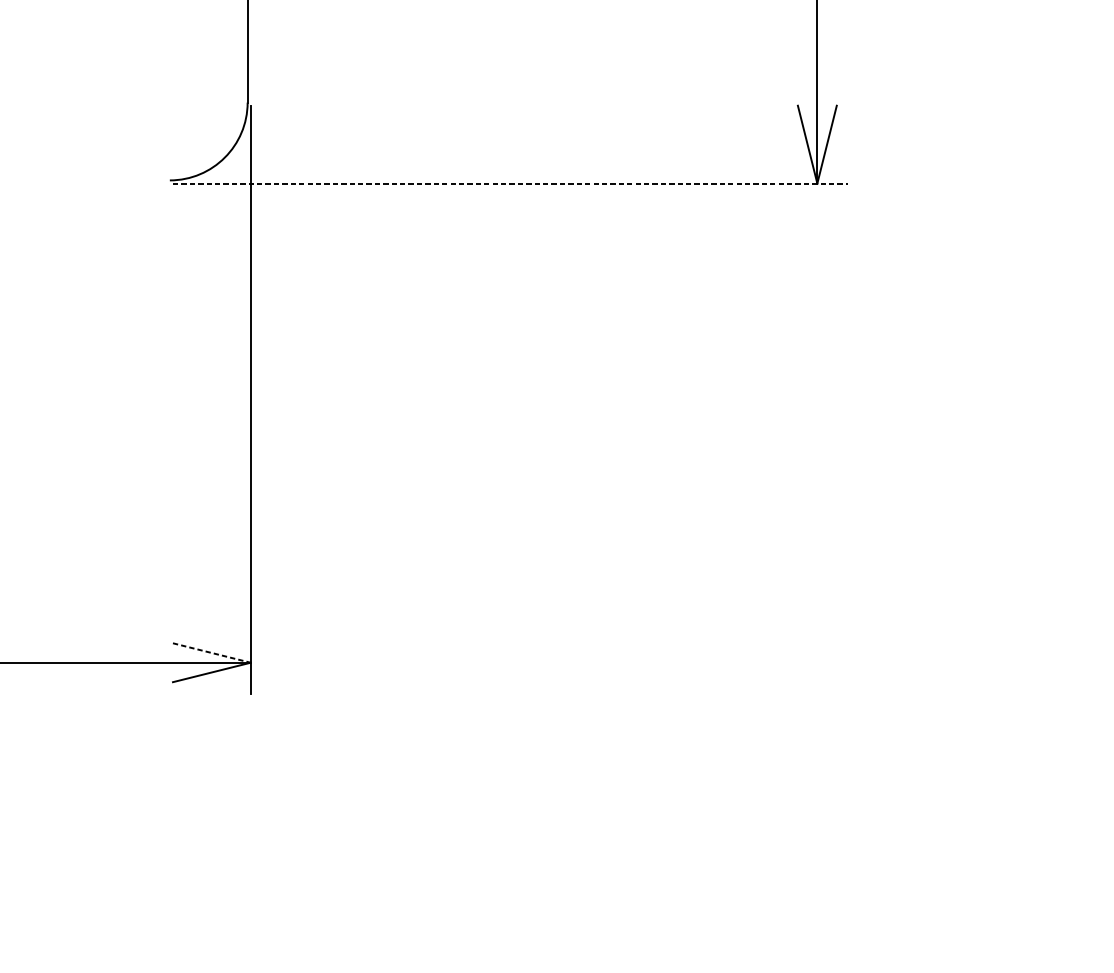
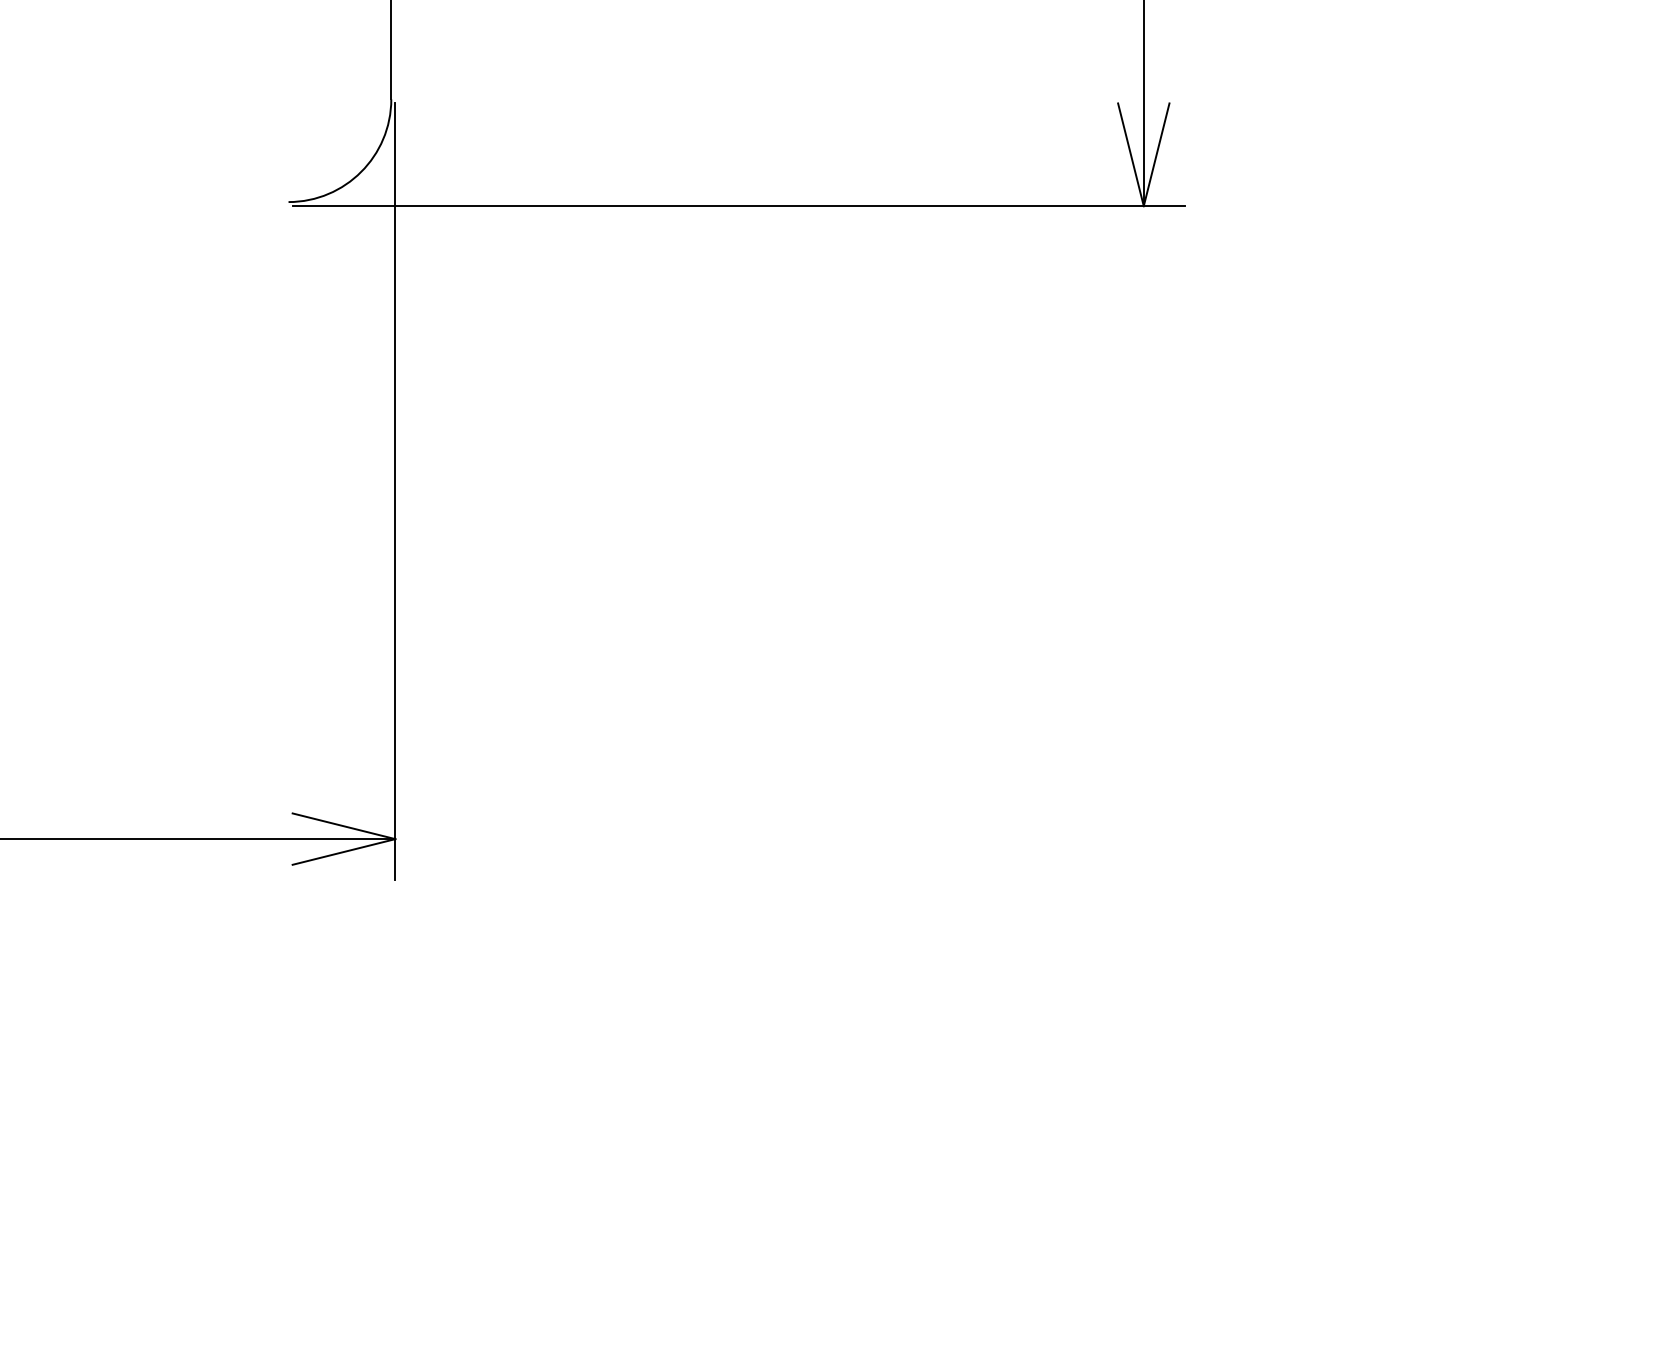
line: (511, 183) -> (739, 206), dashed -> solid
line: (212, 653) -> (344, 826), dashed -> solid

